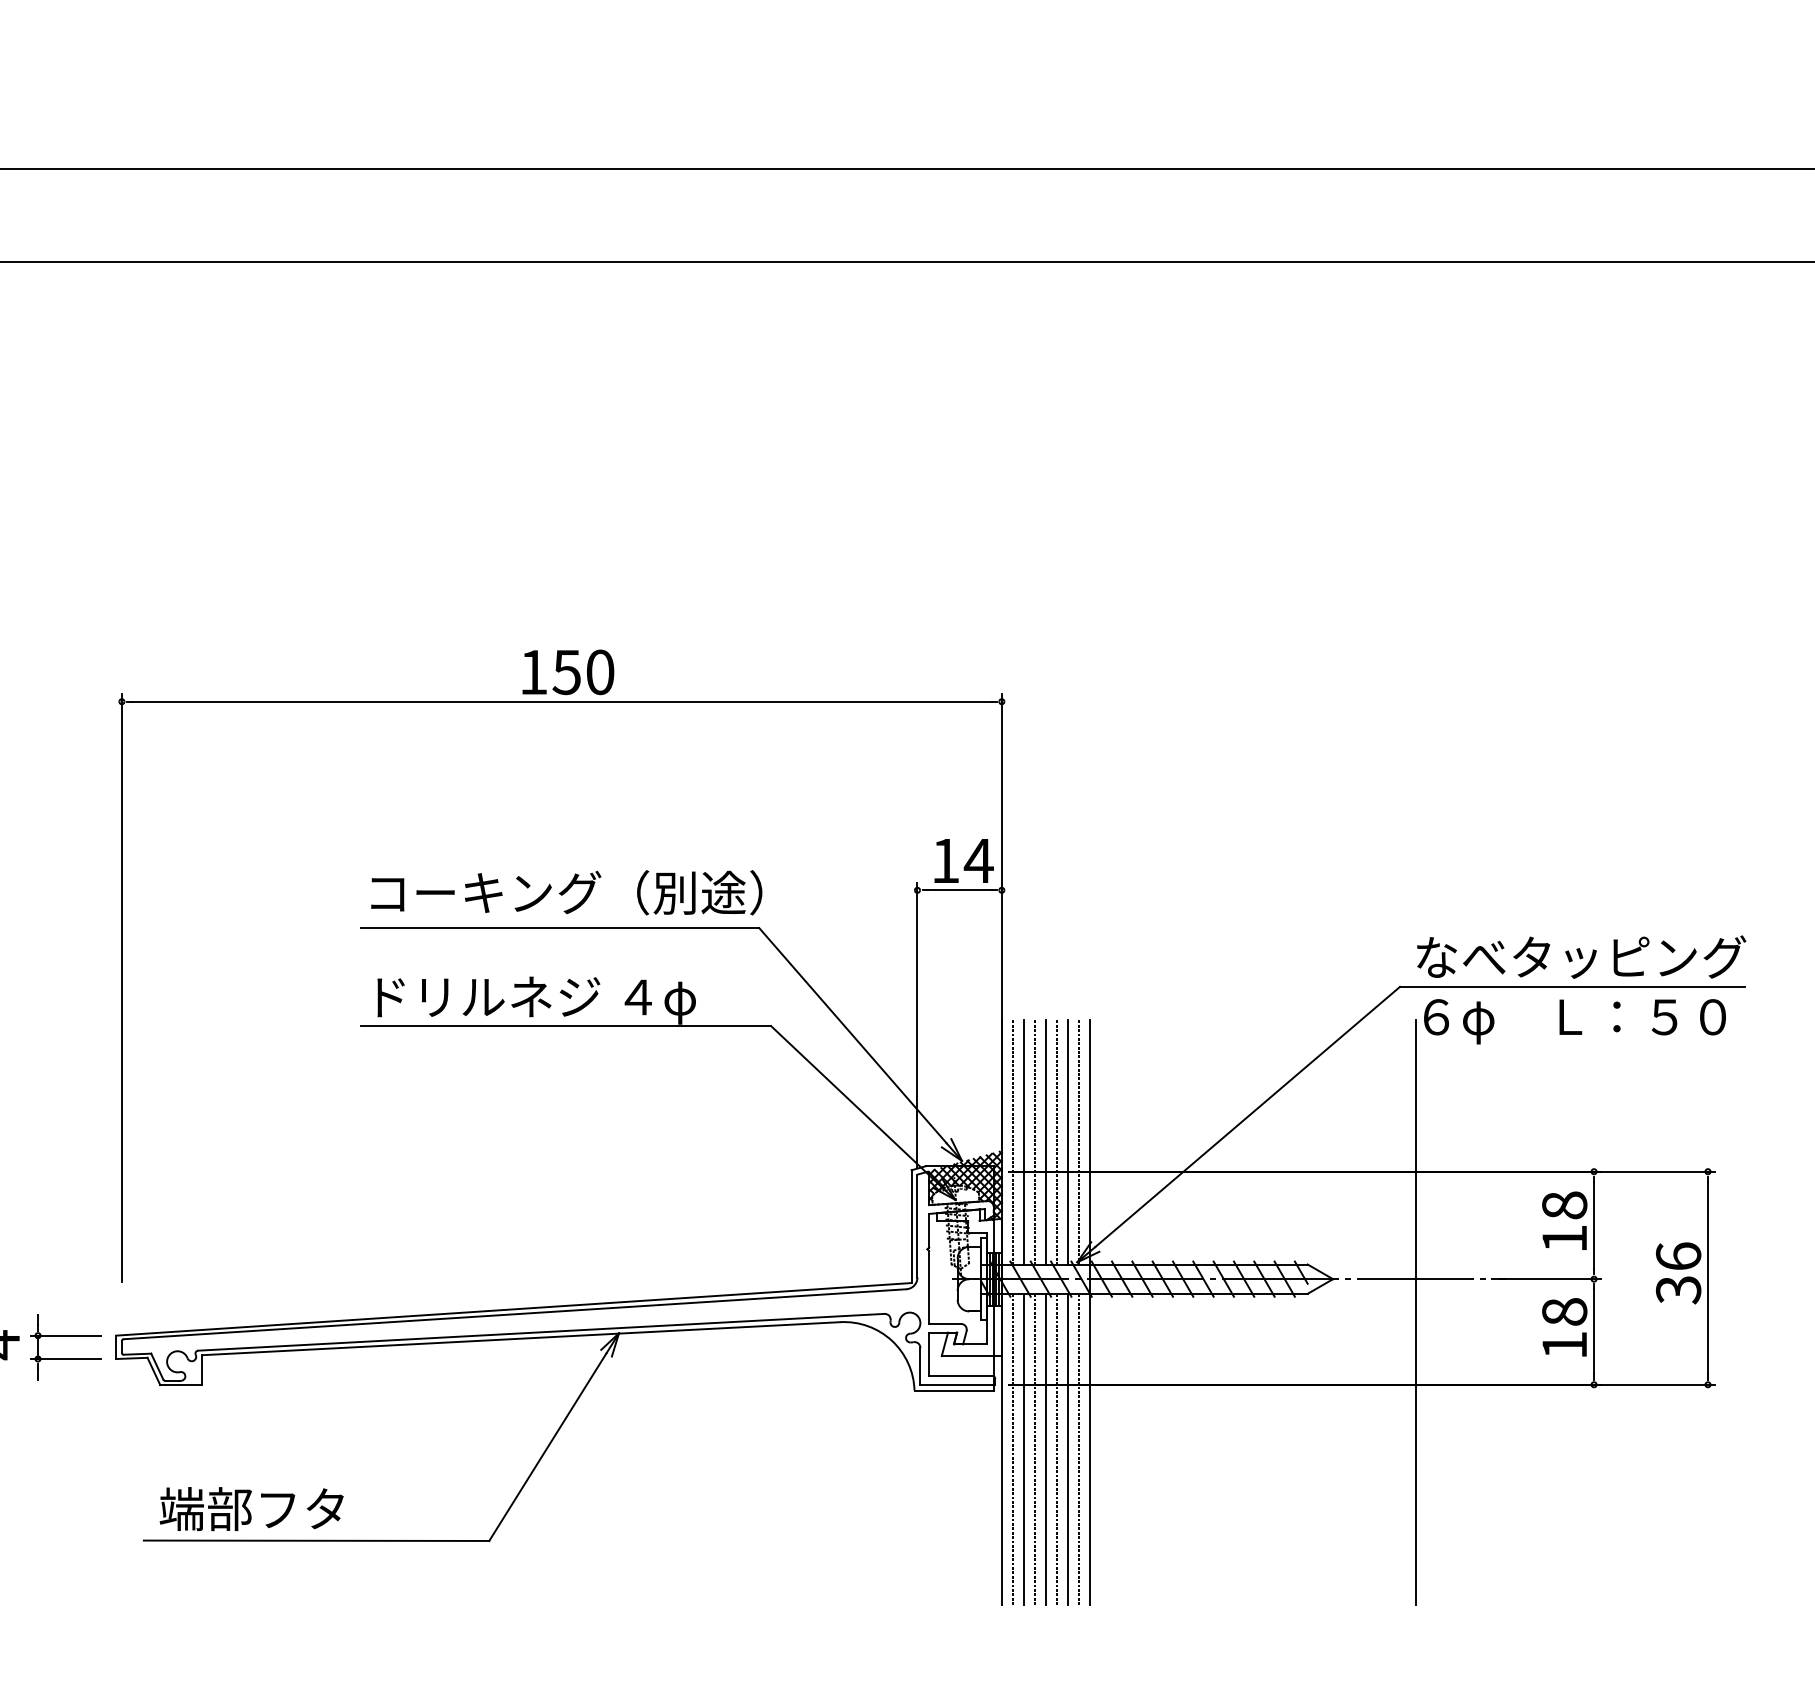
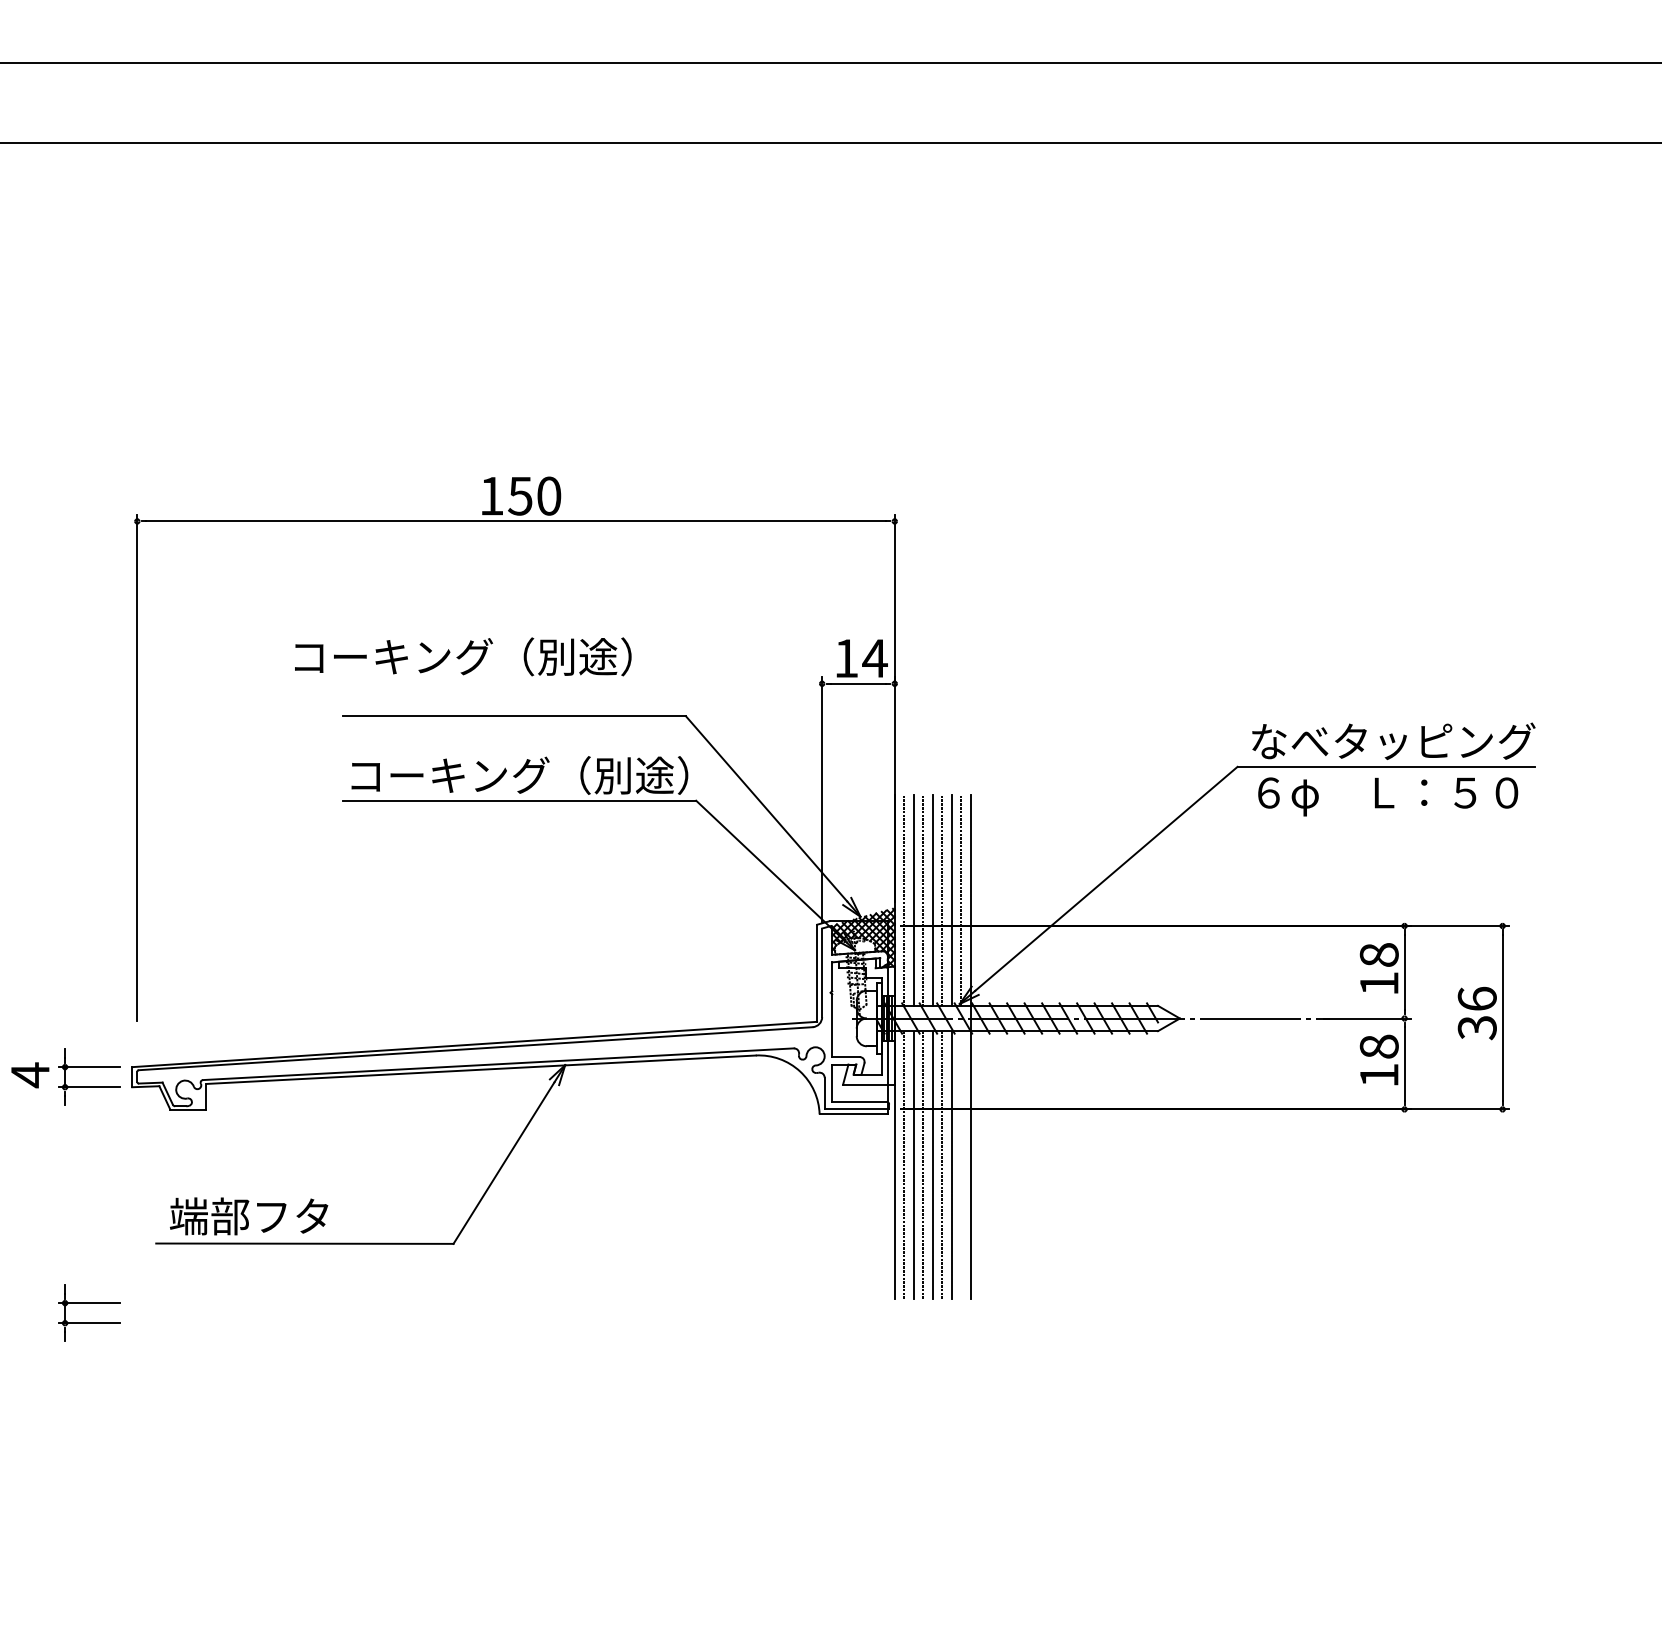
text: (567, 892) -> (463, 656), moved
text: (565, 999) -> (519, 777), ドリルネジ ４φ -> コーキング（別途）
line: (1416, 1312) -> (1251, 1047), removed
line: (1079, 1449) -> (961, 1165), removed
part: (66, 1610) -> (89, 1303), added

